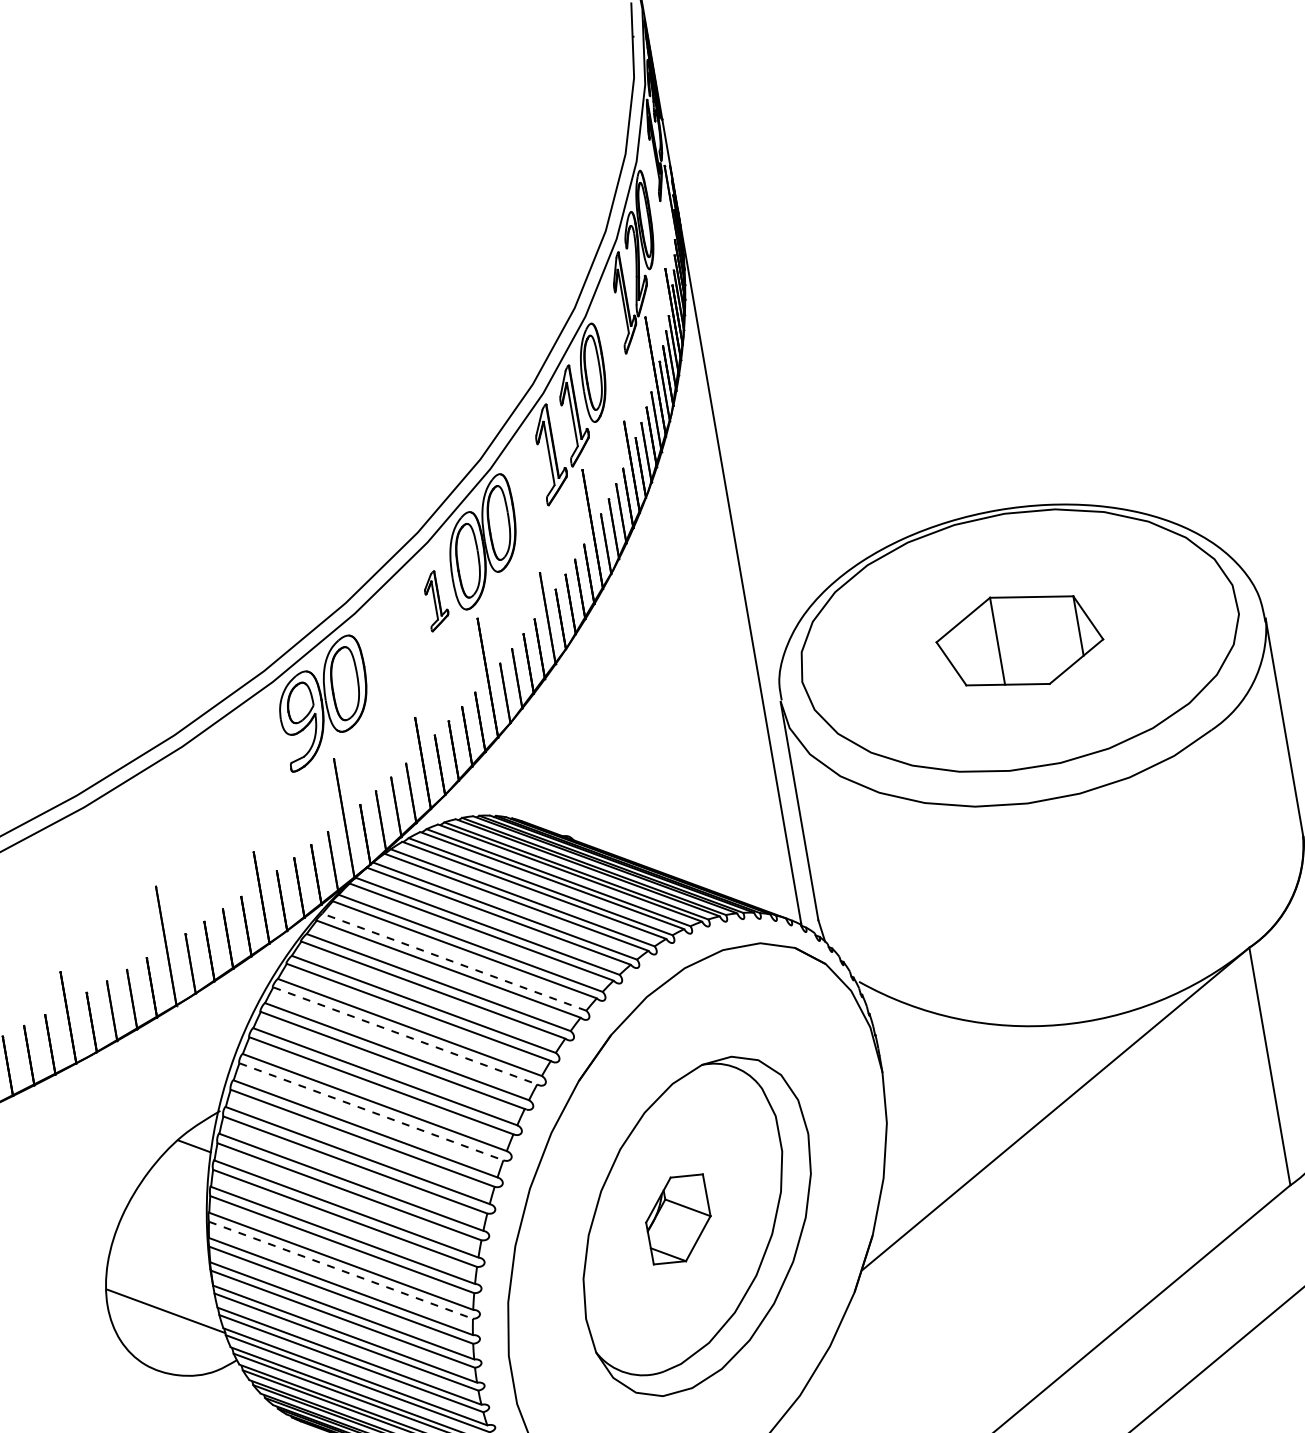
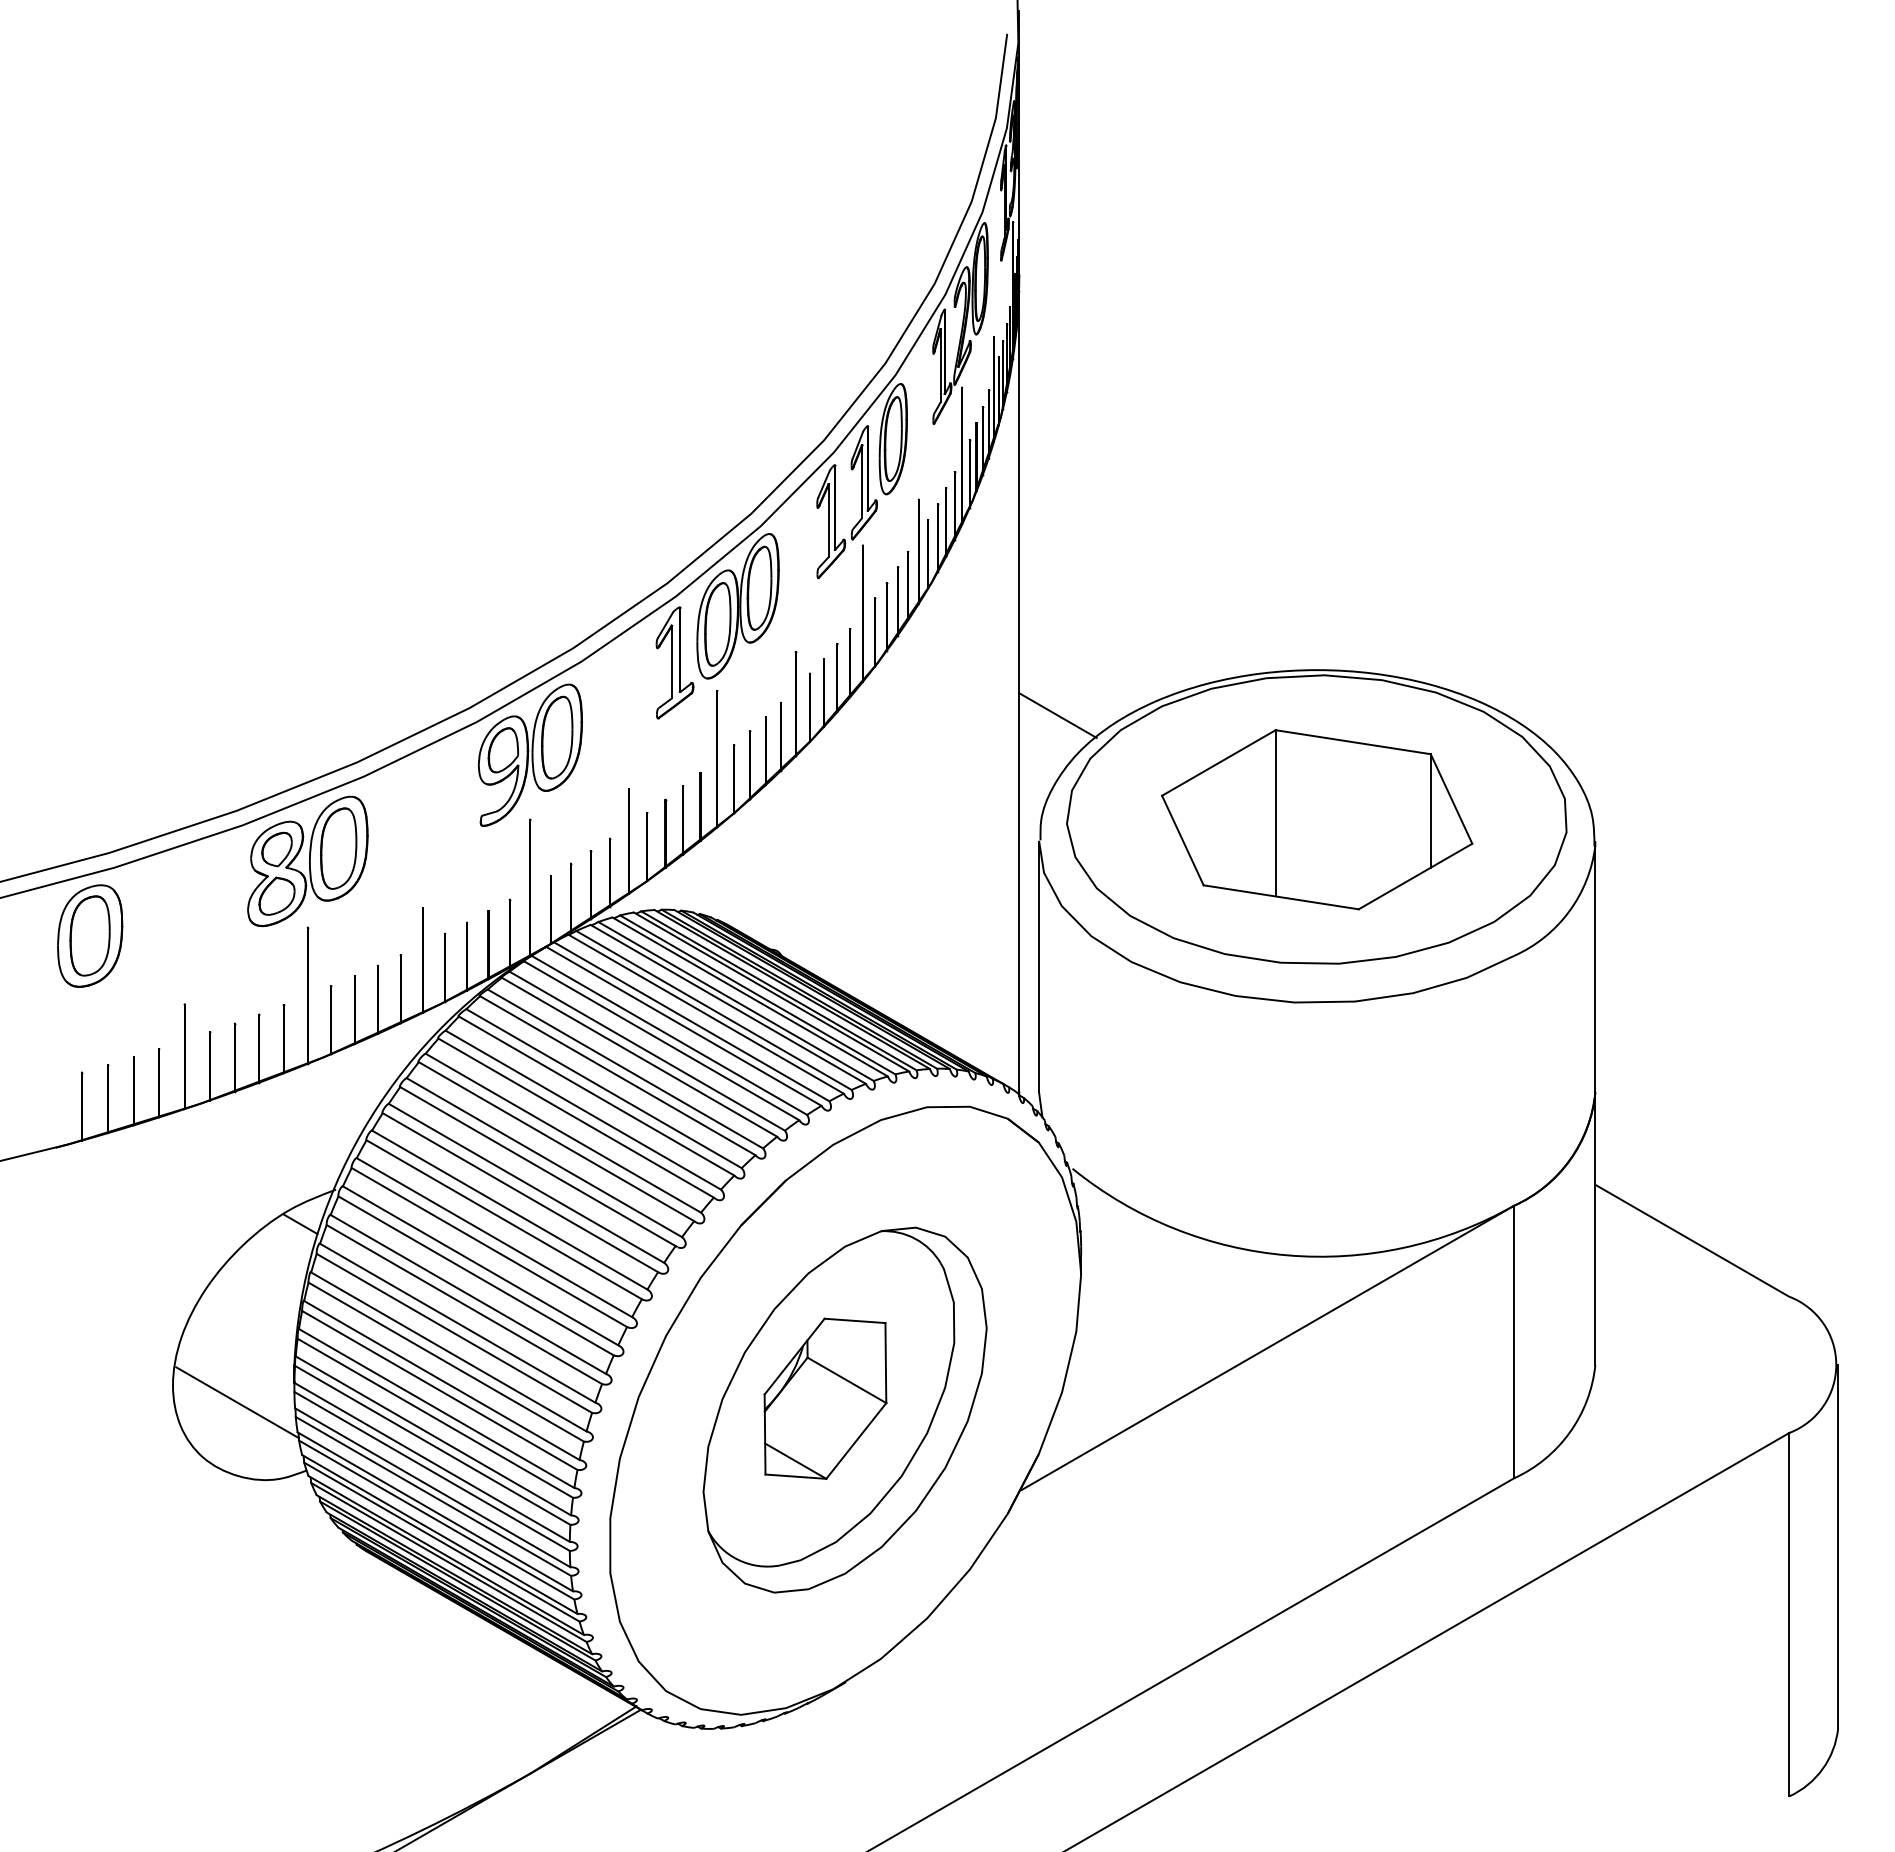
line: (777, 589) -> (1057, 715), added
part: (435, 600) -> (674, 662), size x1.67
part: (1020, 640) -> (1317, 819), size x1.67
part: (146, 829) -> (307, 861), added
line: (454, 961) -> (625, 1068), dashed -> solid
line: (405, 1035) -> (556, 1141), dashed -> solid
line: (371, 1111) -> (504, 1219), dashed -> solid
part: (678, 1219) -> (825, 1398), size x1.67
line: (340, 1270) -> (439, 1390), dashed -> solid

